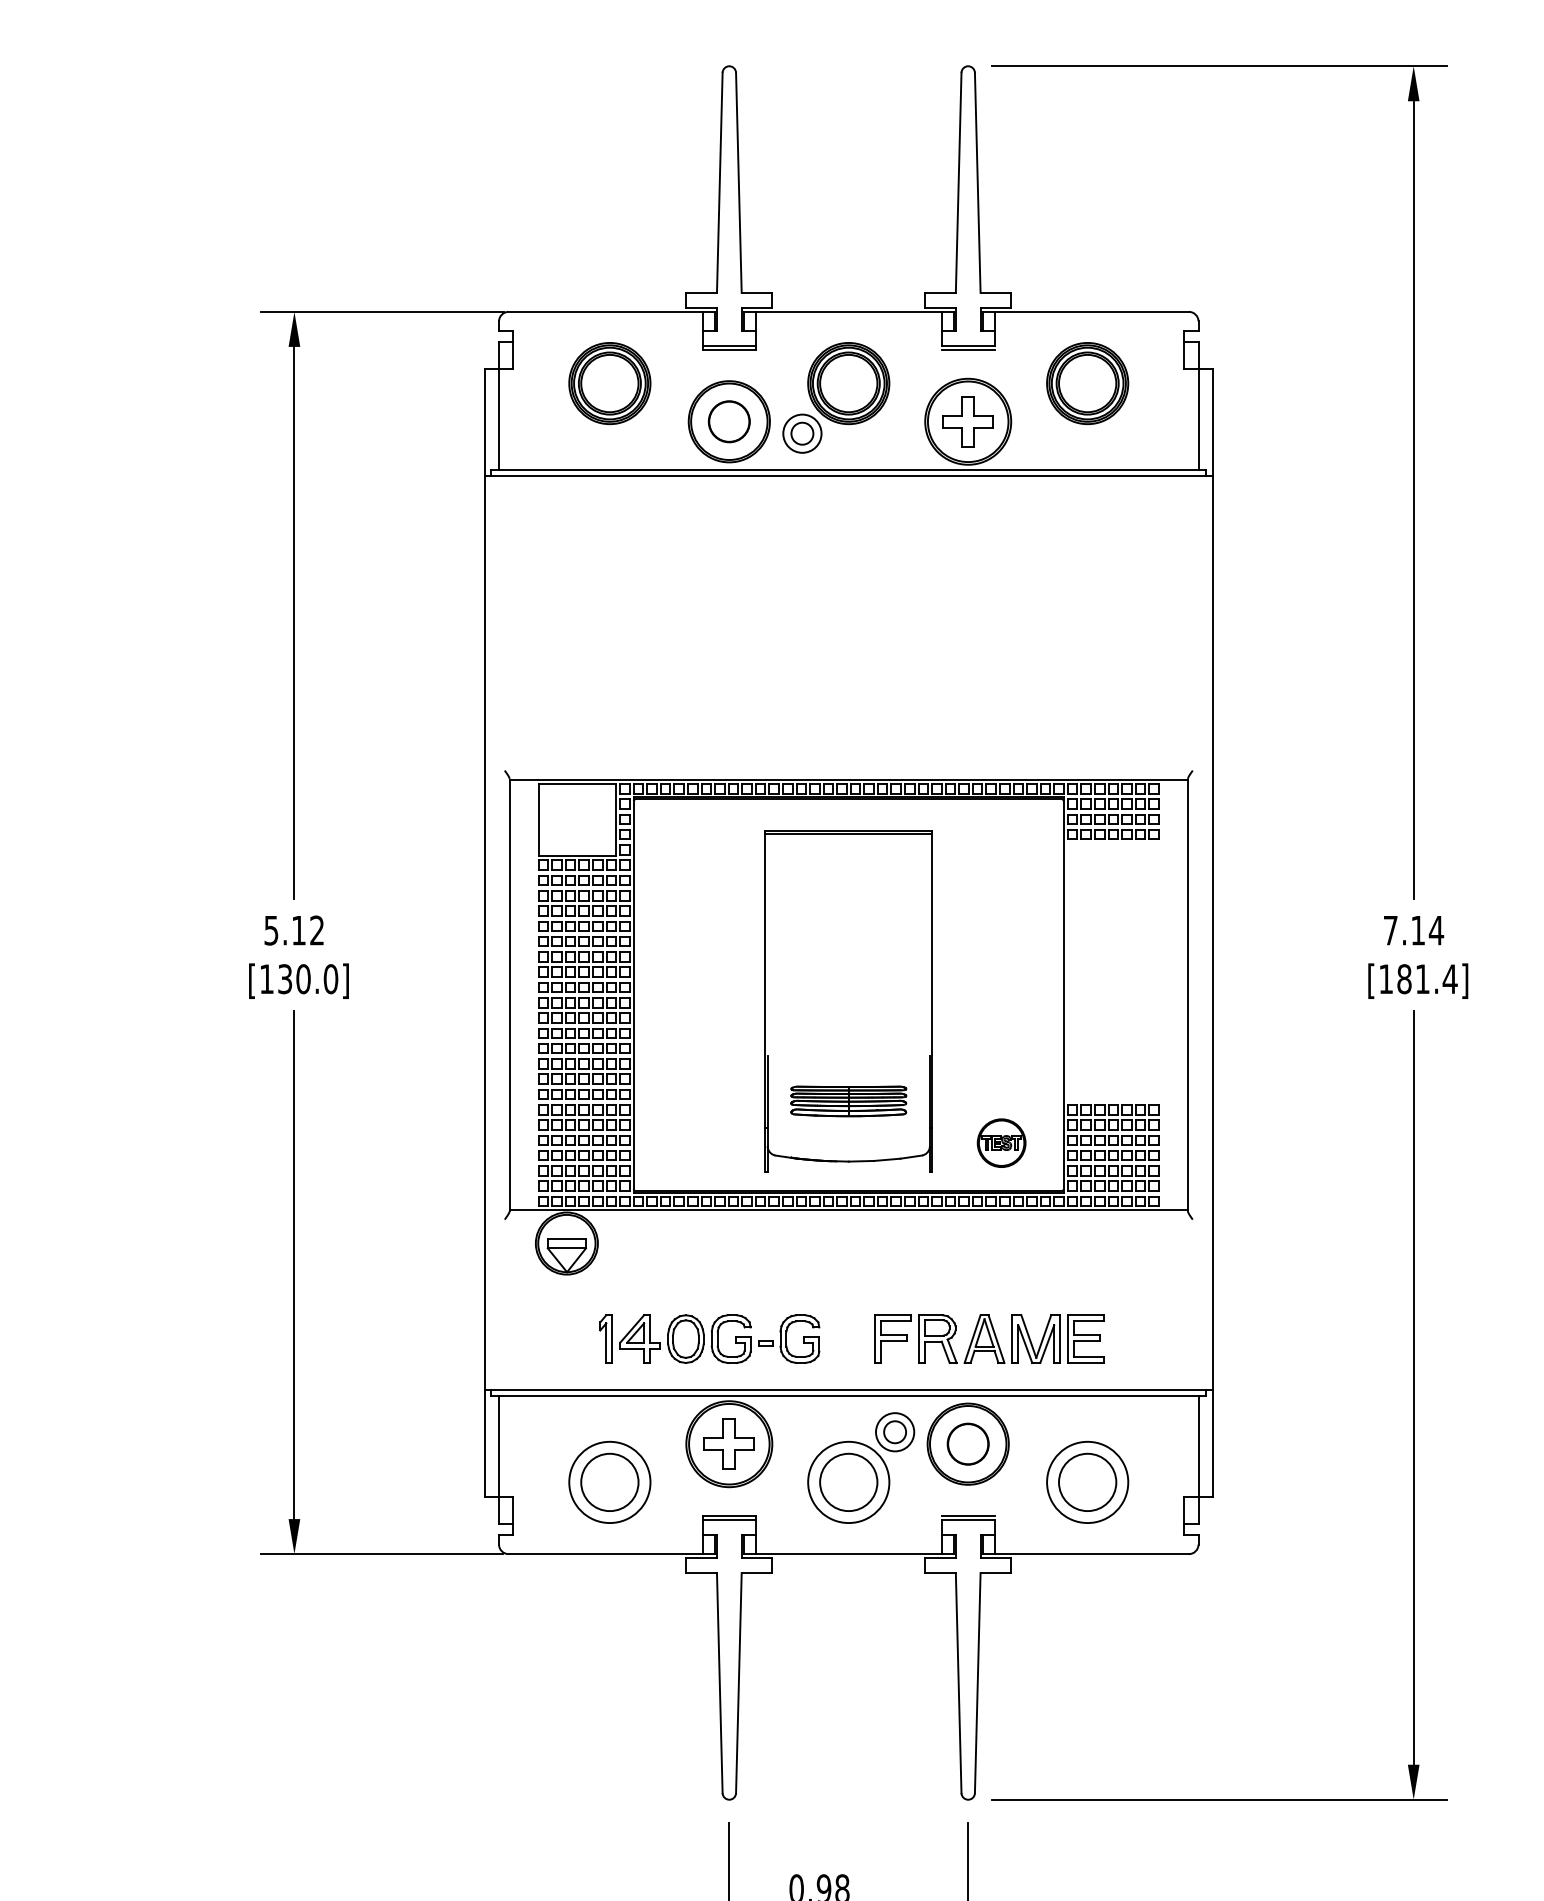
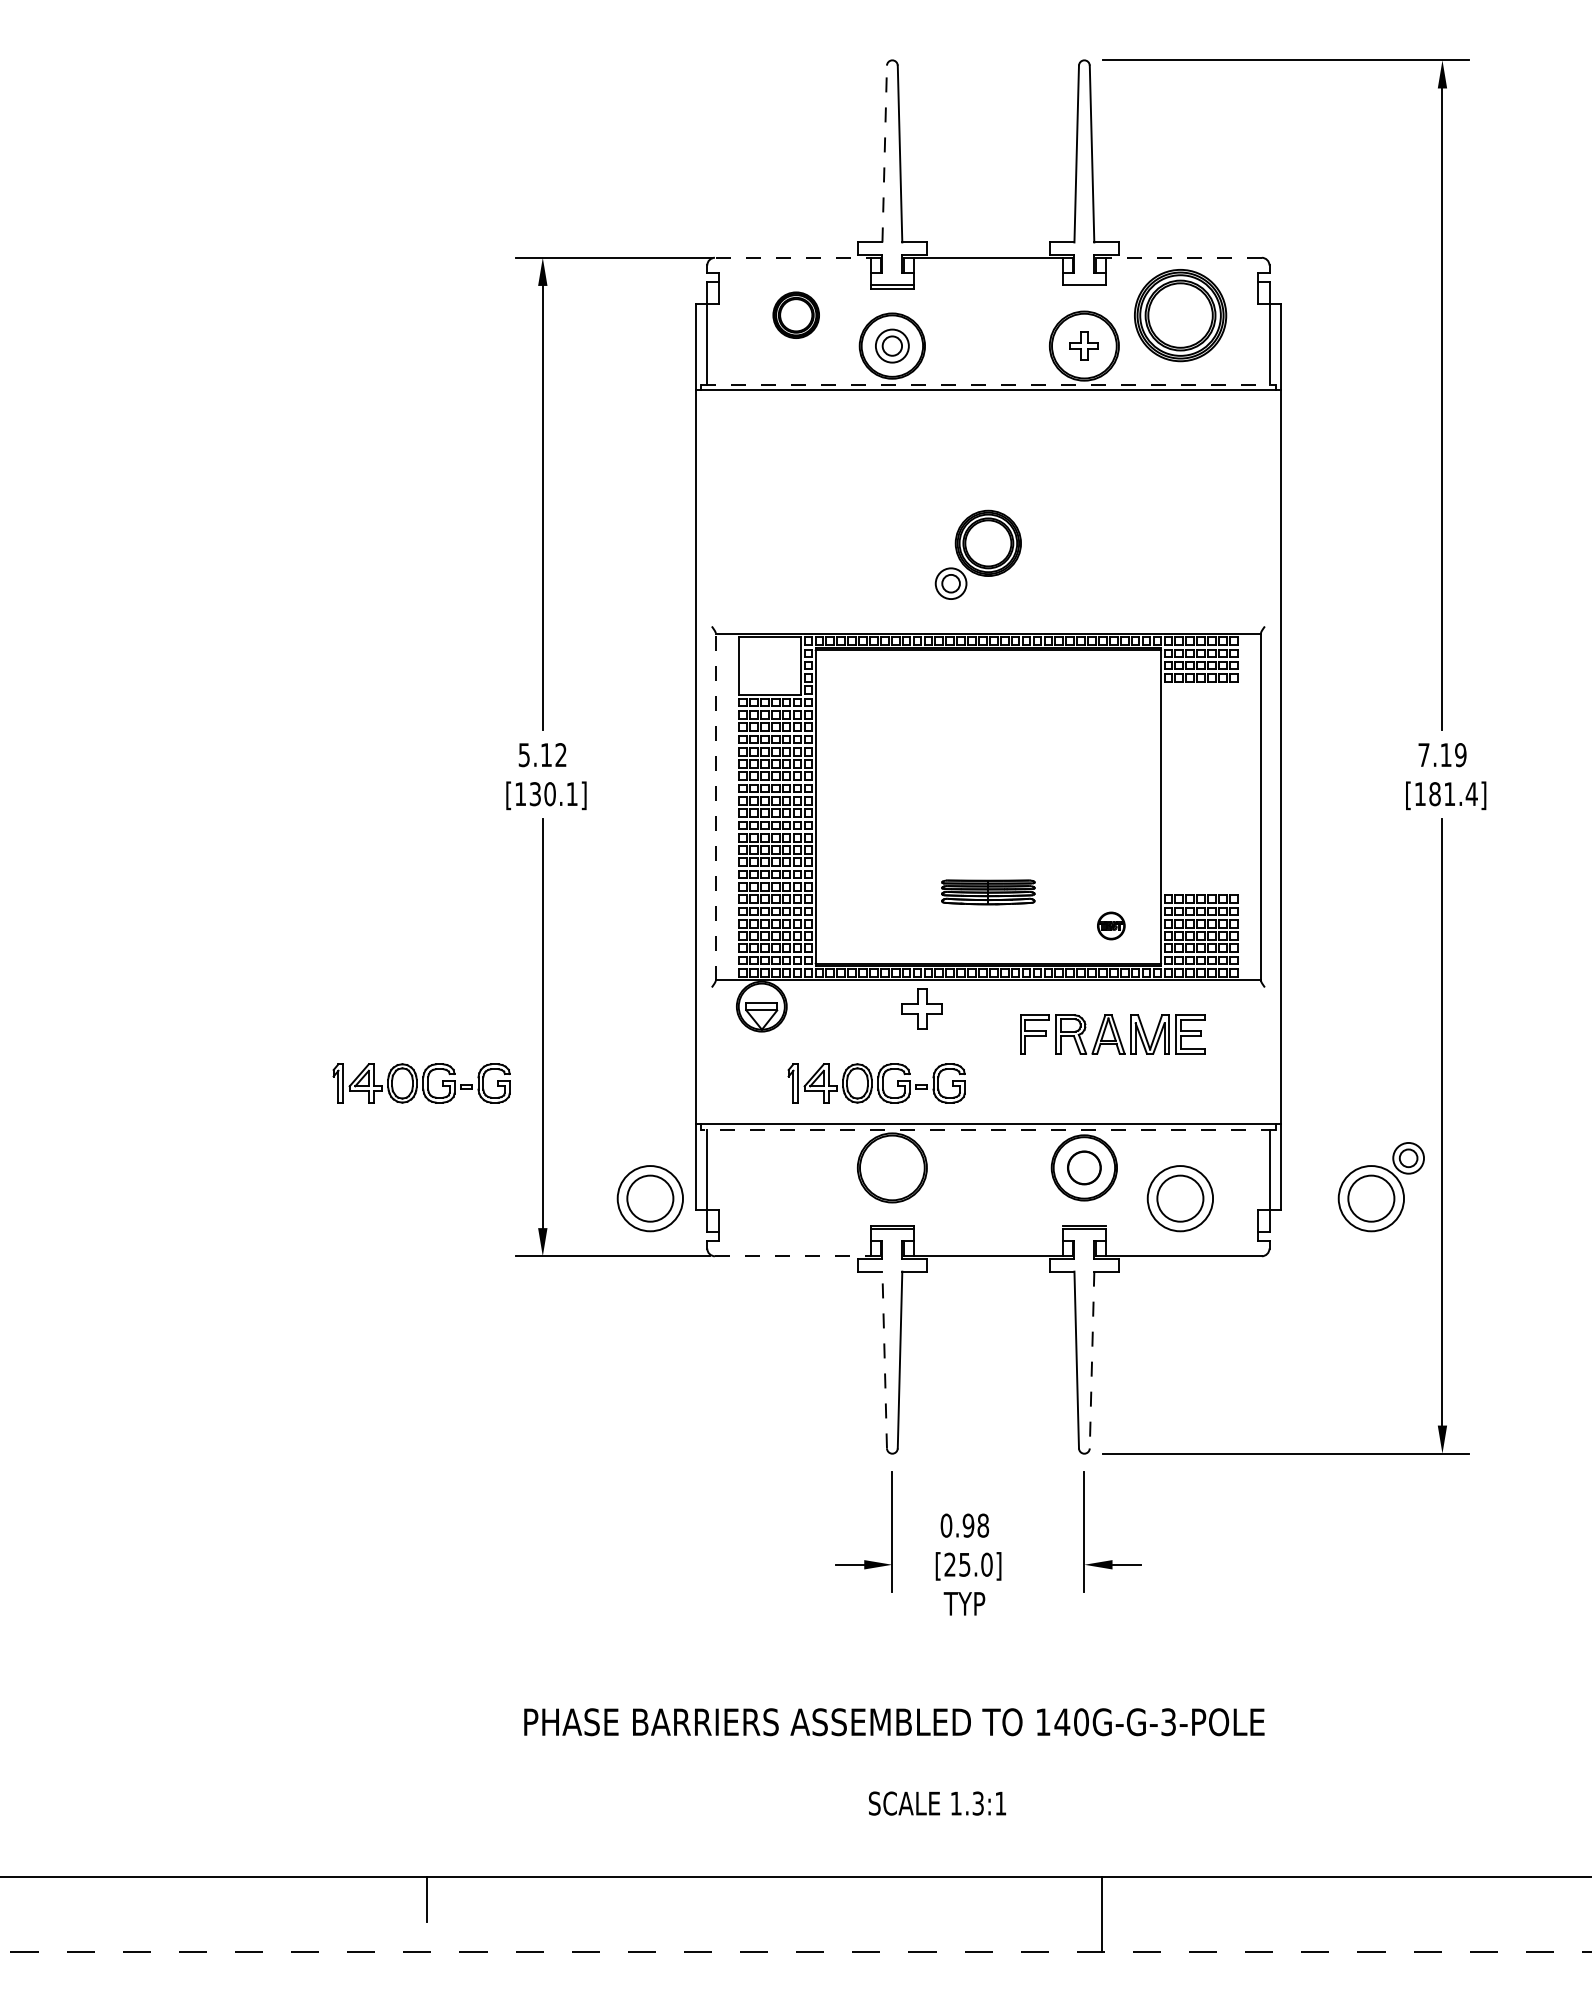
line: (719, 182) -> (884, 153), solid -> dashed
line: (611, 311) -> (797, 257), solid -> dashed
line: (1085, 311) -> (1178, 257), solid -> dashed
line: (968, 350) -> (1084, 288), removed
part: (608, 382) -> (795, 314), size x0.7
part: (1086, 382) -> (1179, 314), size x1.4
part: (835, 397) -> (977, 554), moved
circle: (729, 421) -> (892, 345), size x0.6
part: (967, 421) -> (1083, 345), size x0.7
line: (848, 469) -> (988, 384), solid -> dashed
text: (1436, 931) -> (1460, 755), 7.14 -> 7.19
text: (330, 979) -> (571, 794), [130.0] -> [130.1]
line: (509, 994) -> (715, 806), solid -> dashed
part: (848, 1000) -> (988, 811), removed
part: (1001, 1142) -> (1111, 925), size x0.7
part: (143, 1339) -> (421, 1083), added
part: (989, 1339) -> (1112, 1034), moved
line: (847, 1396) -> (987, 1129), solid -> dashed
part: (728, 1443) -> (921, 1008), moved
part: (860, 1468) -> (1380, 1187), moved
part: (608, 1482) -> (649, 1198), moved
line: (611, 1554) -> (797, 1256), solid -> dashed
line: (719, 1682) -> (884, 1359), solid -> dashed
line: (978, 1683) -> (1092, 1360), solid -> dashed

